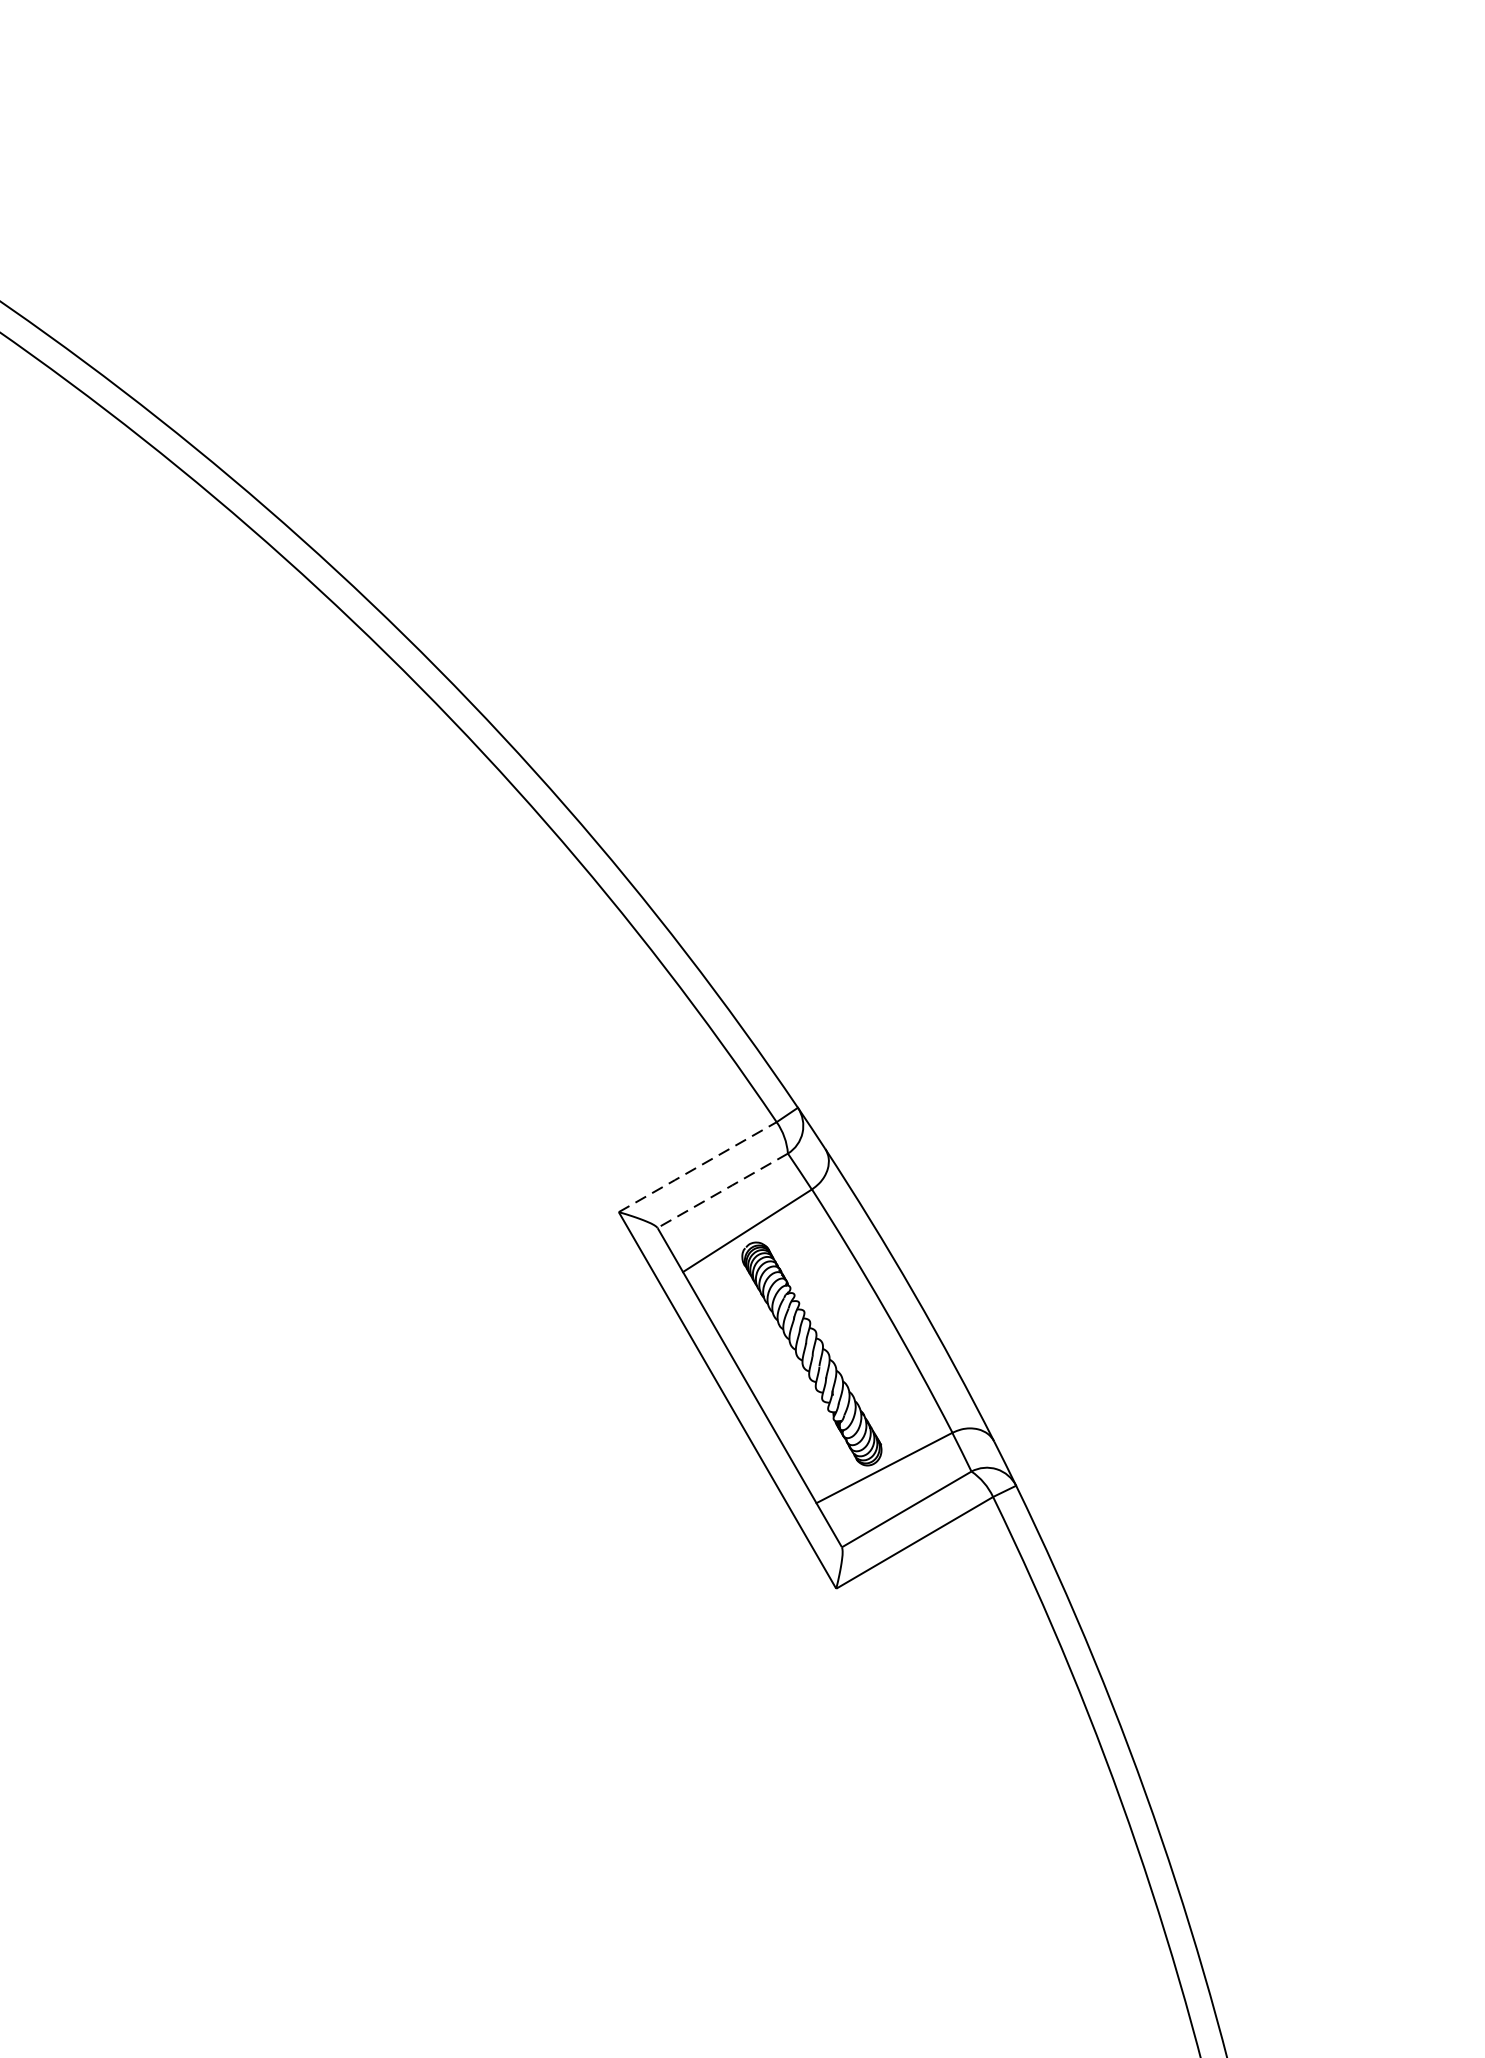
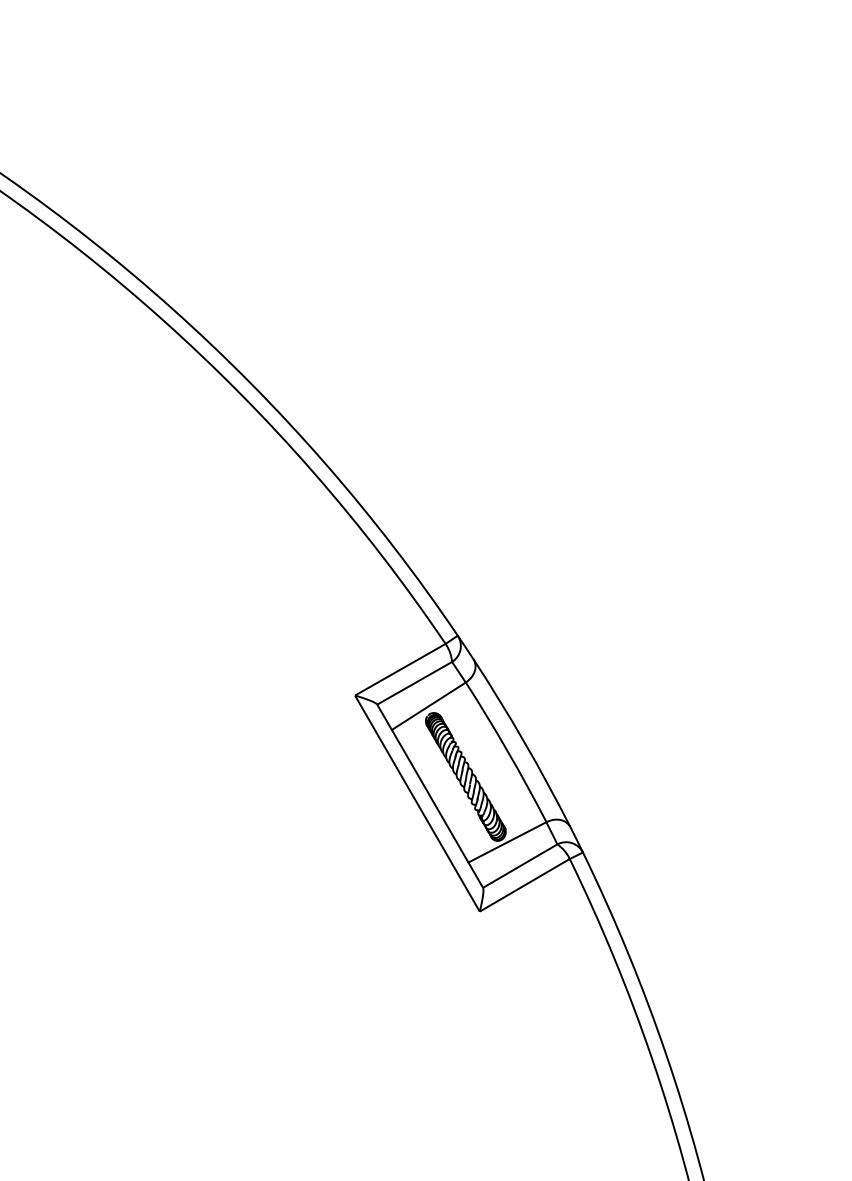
line: (698, 1166) -> (400, 669), dashed -> solid
line: (722, 1191) -> (414, 683), dashed -> solid

